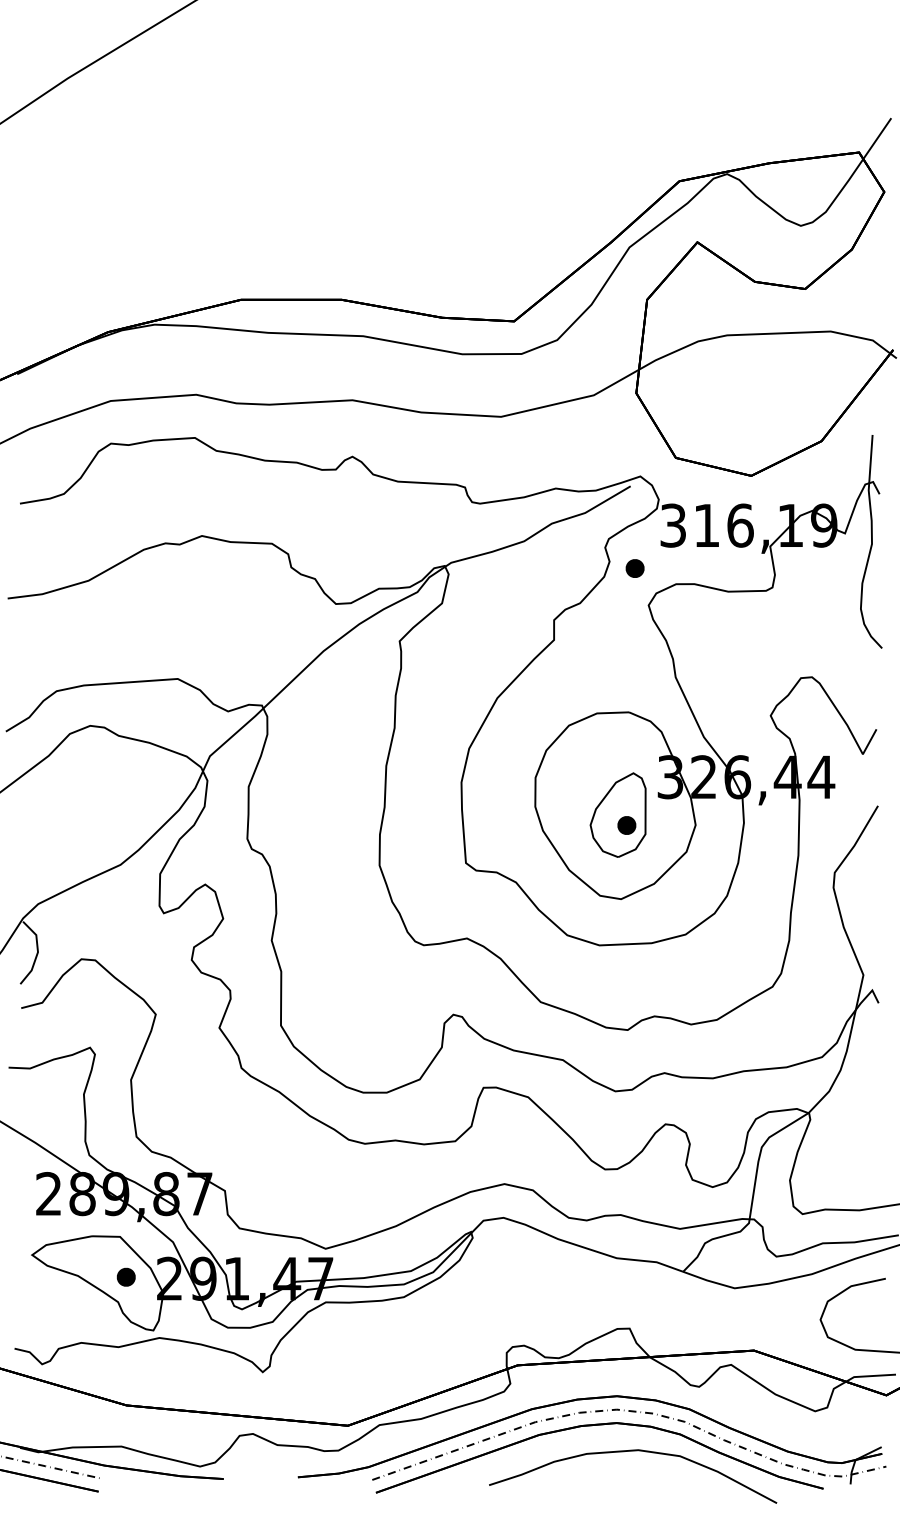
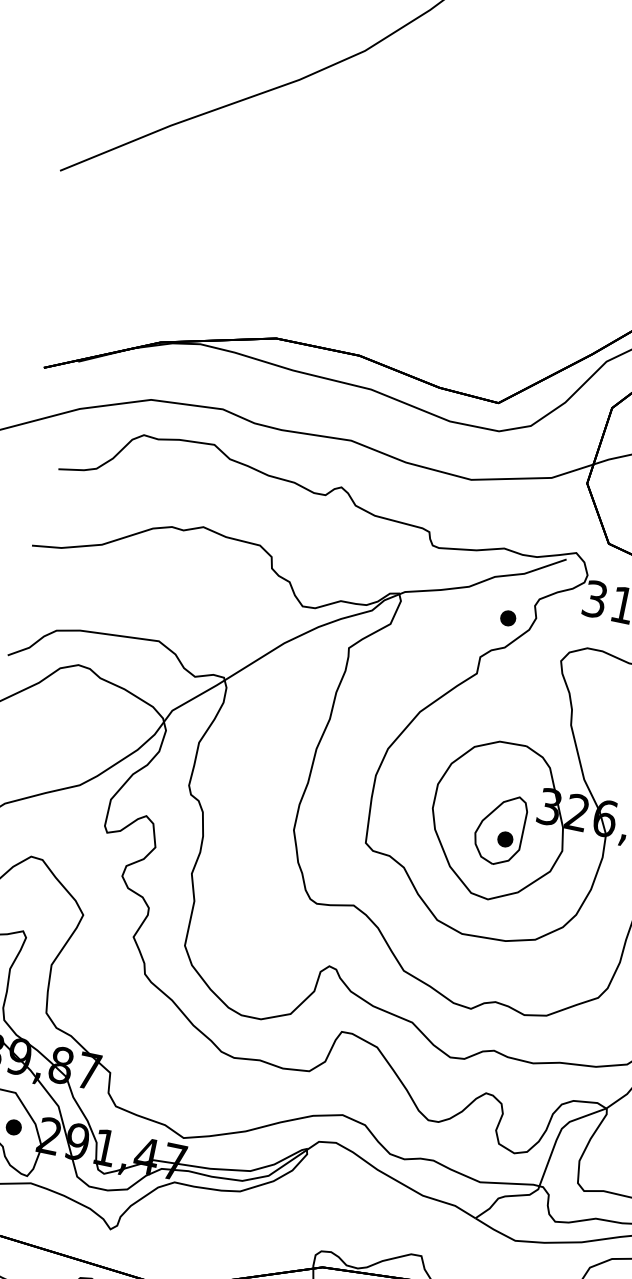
part: (634, 568) -> (507, 618), moved

